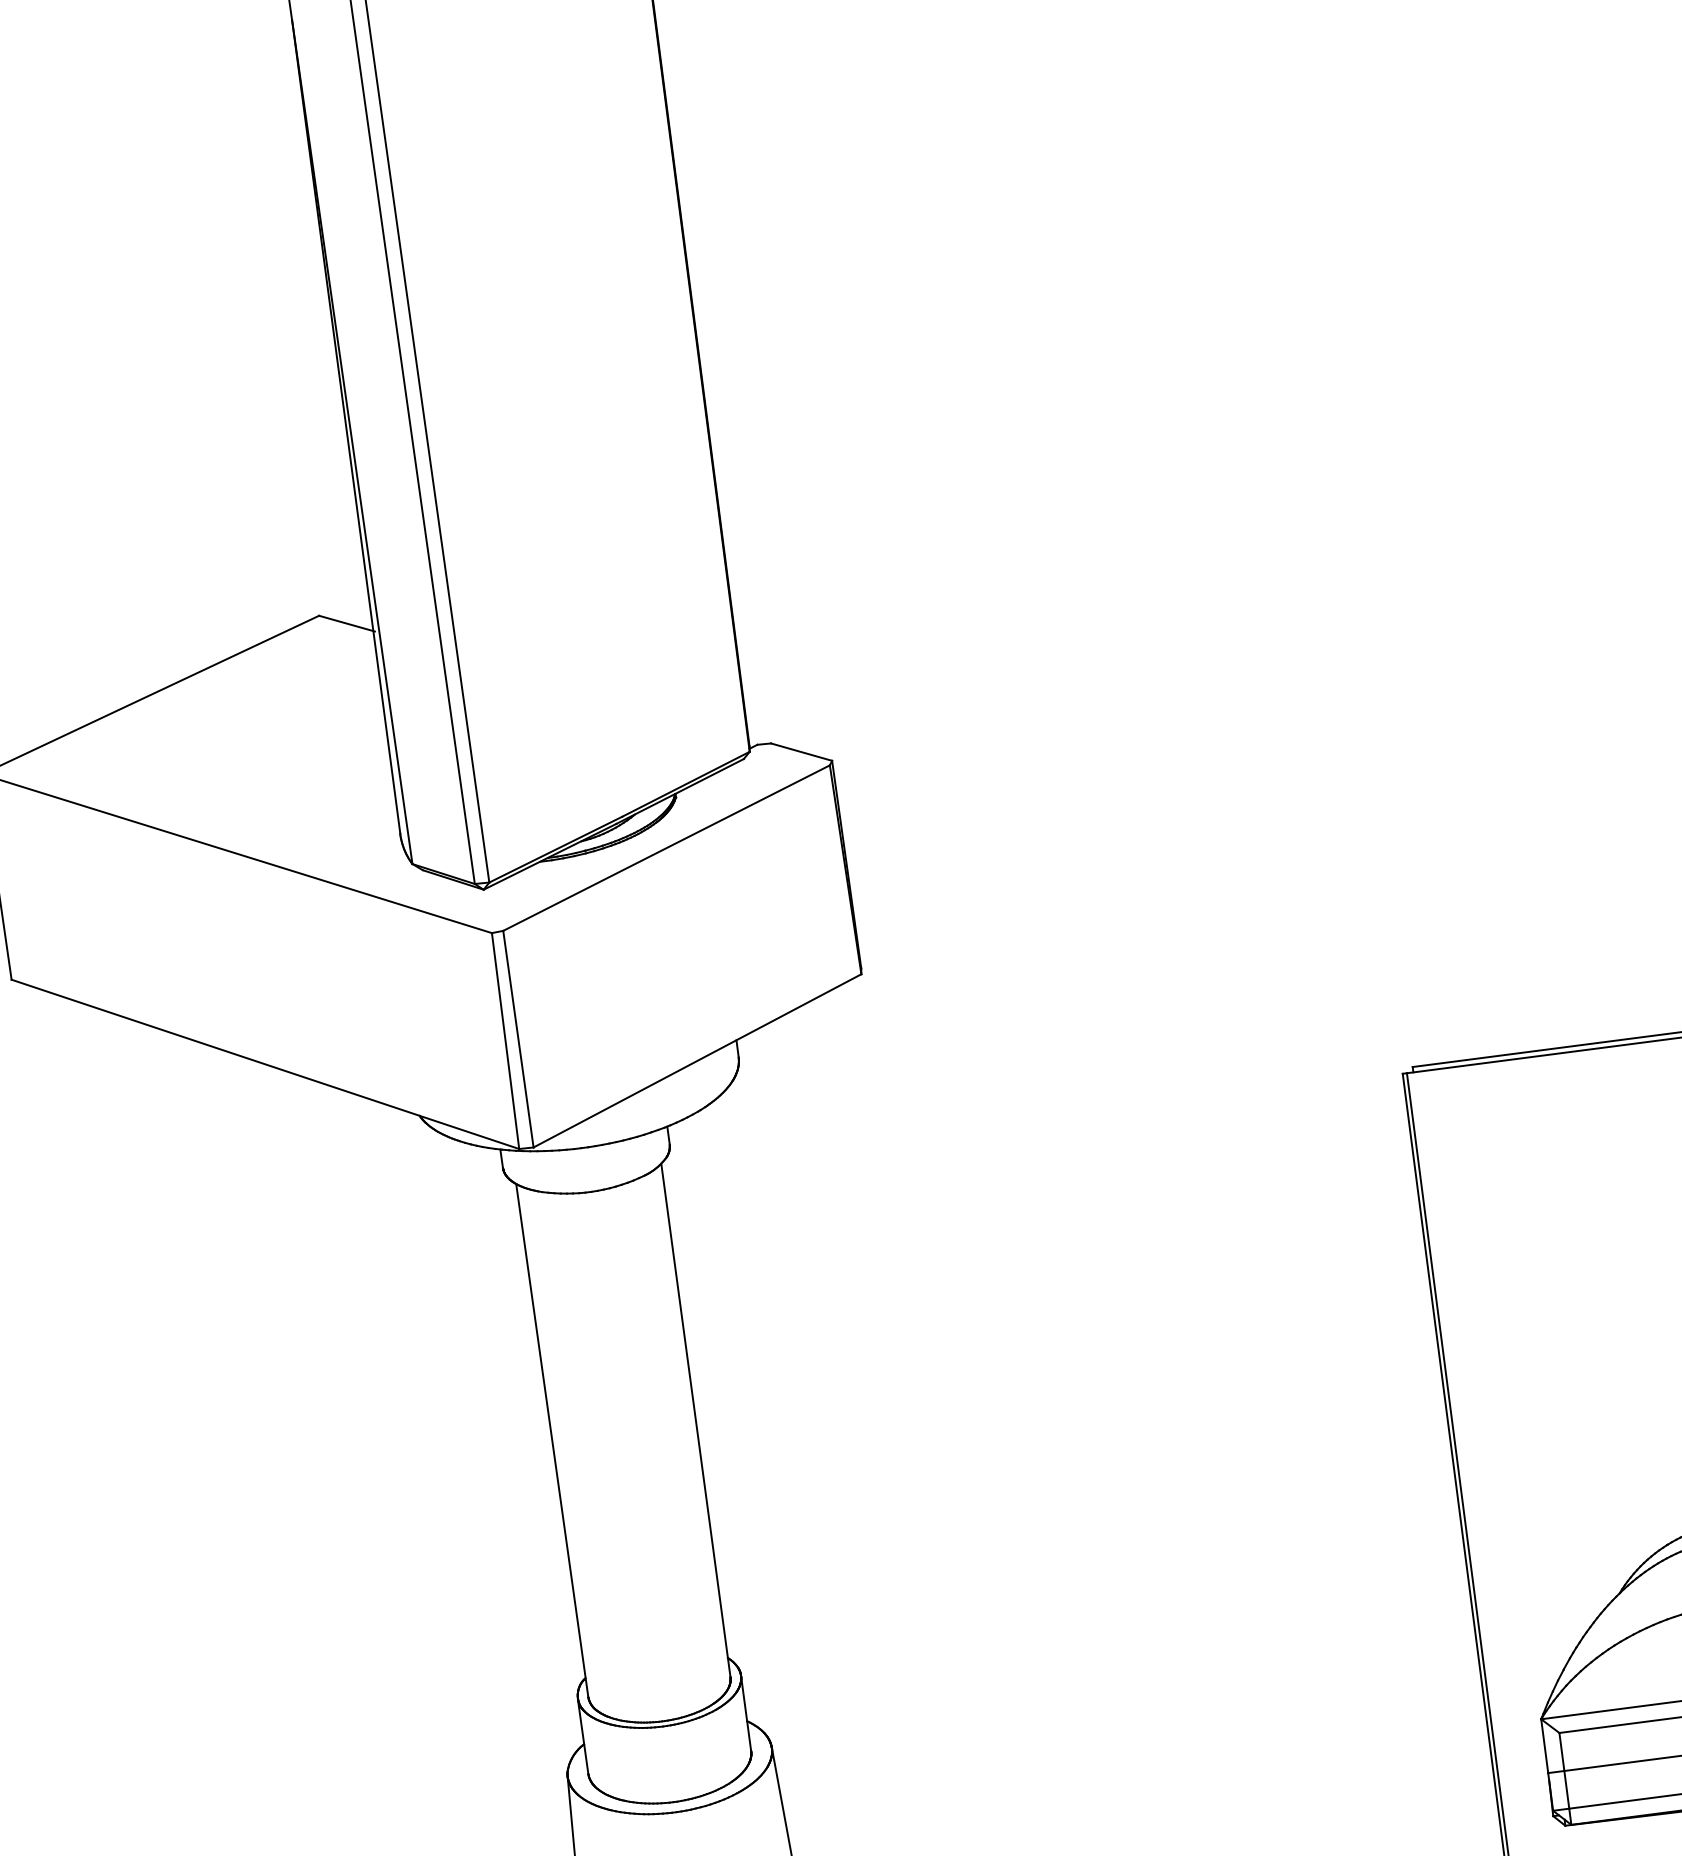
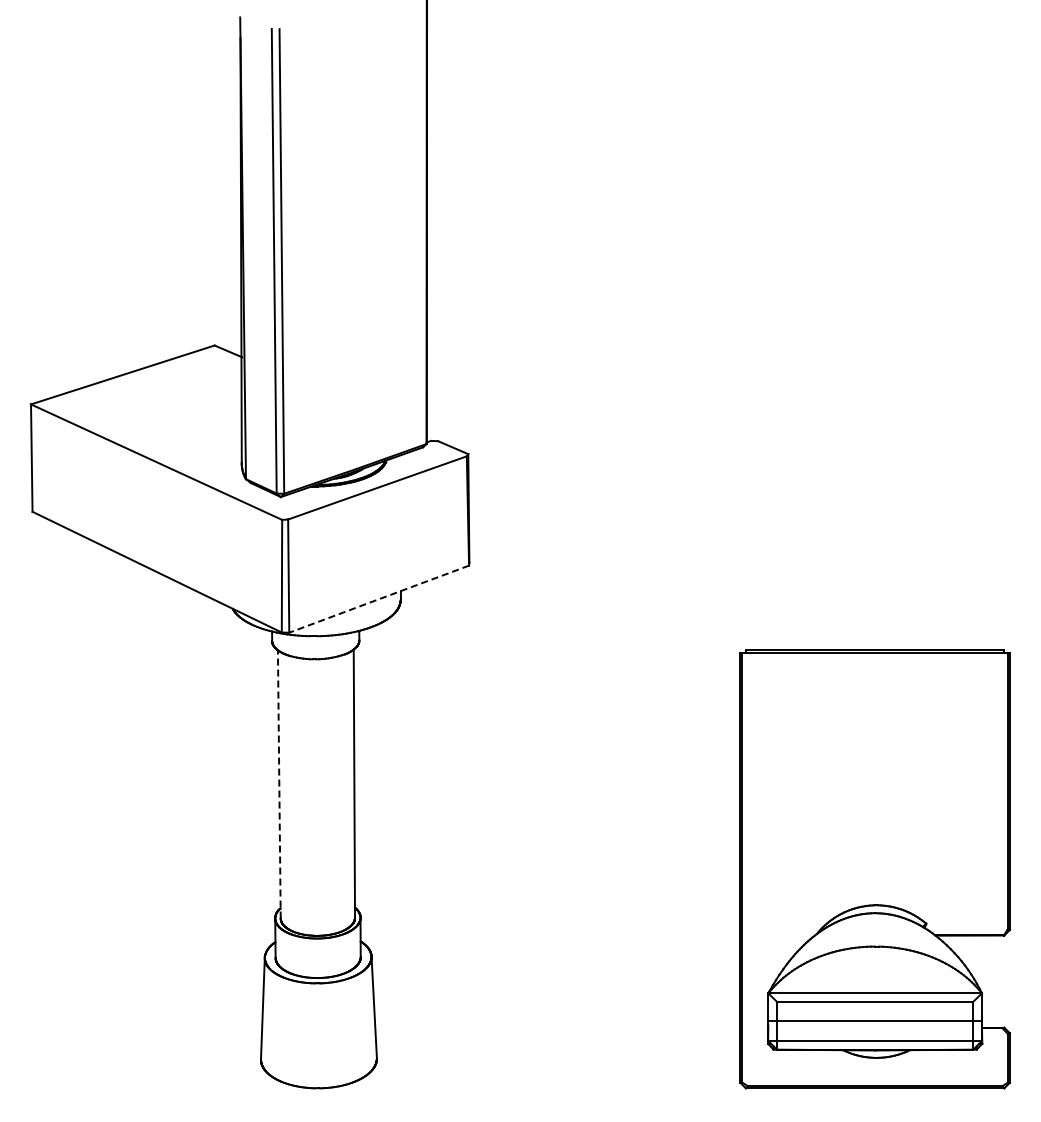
line: (698, 1061) -> (379, 599), solid -> dashed
line: (552, 1438) -> (279, 783), solid -> dashed

